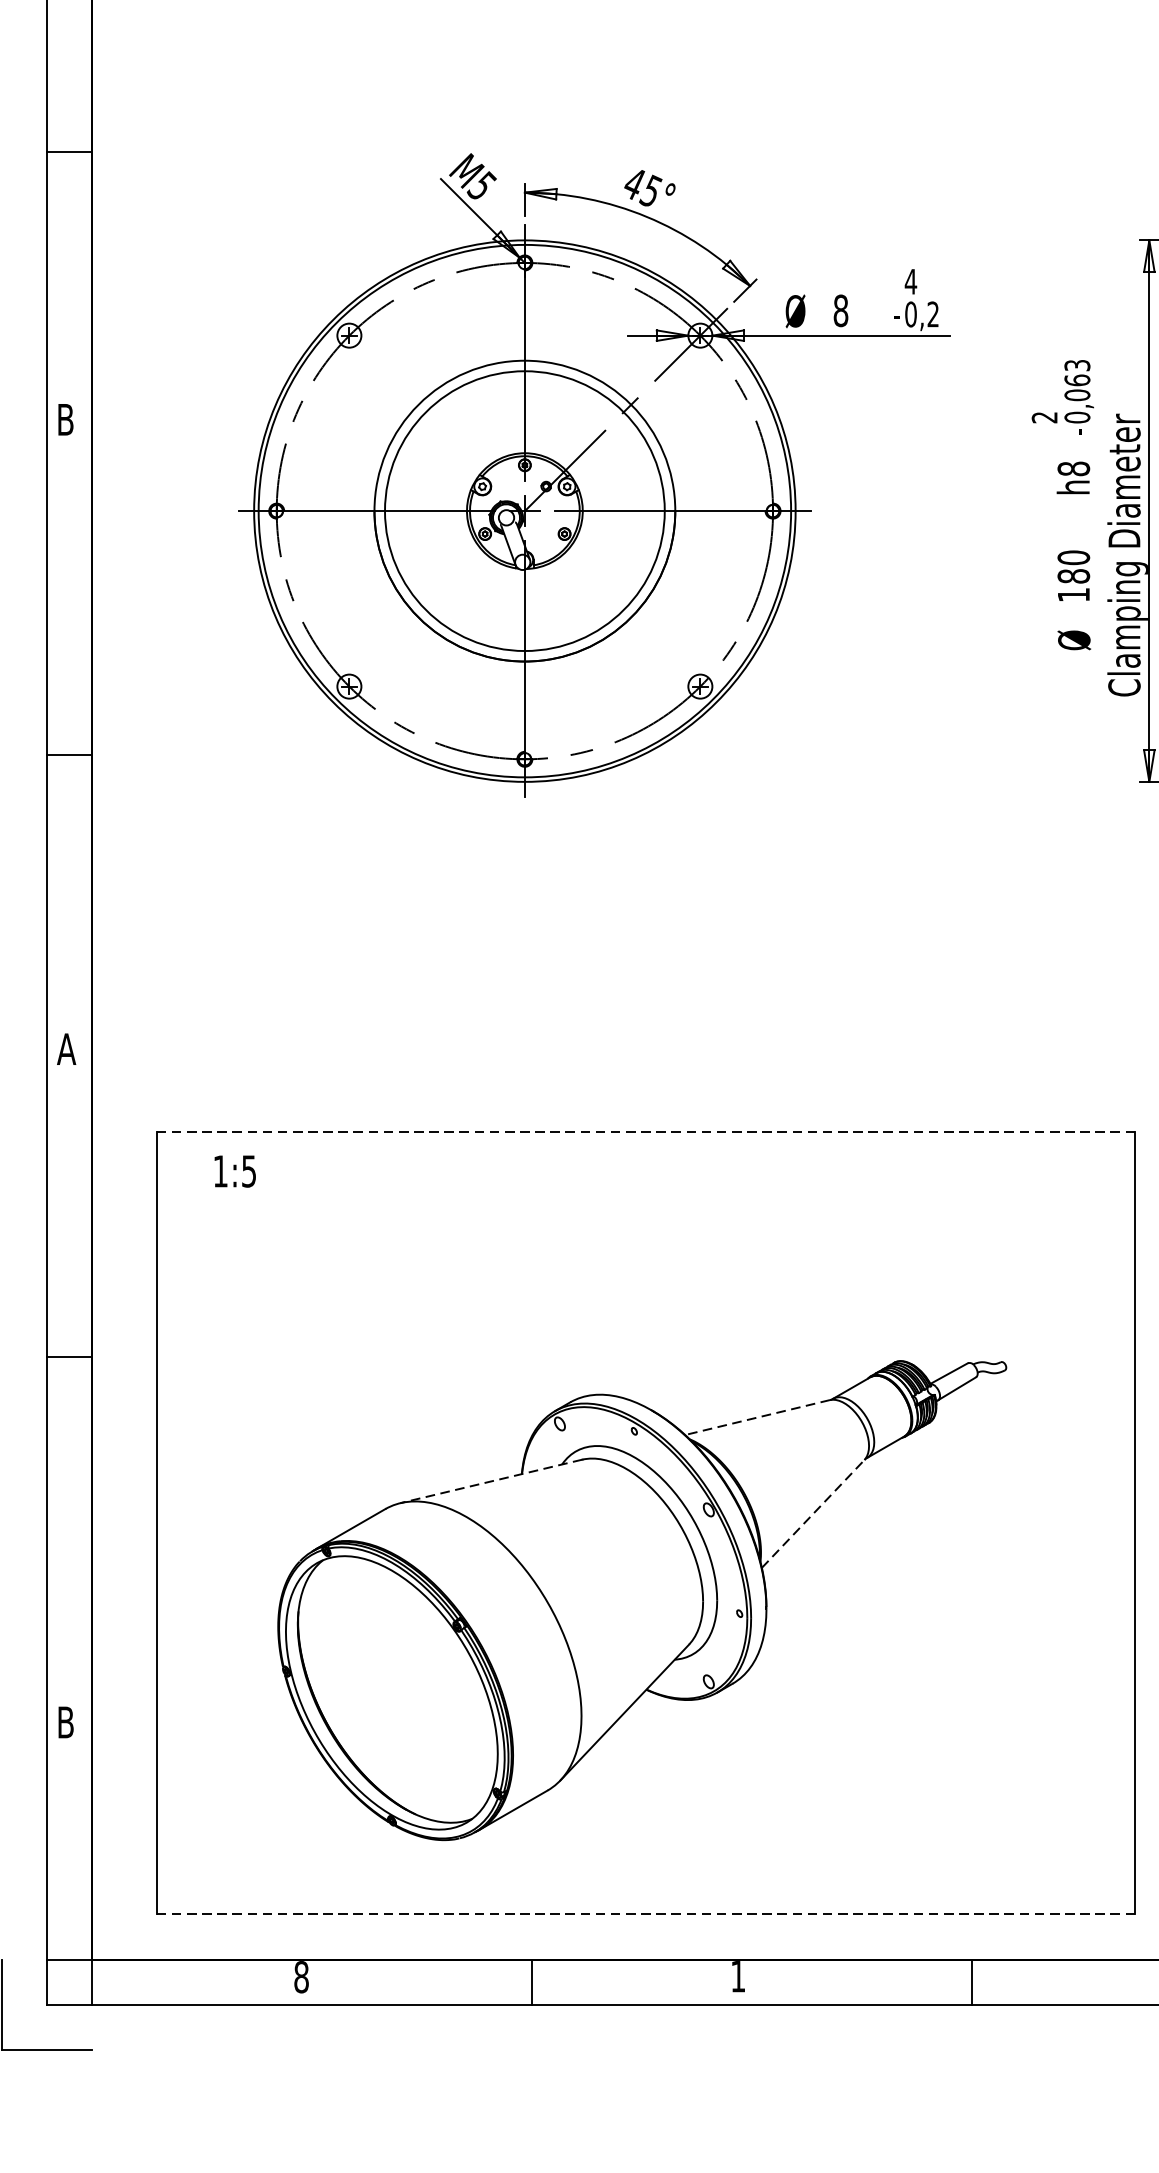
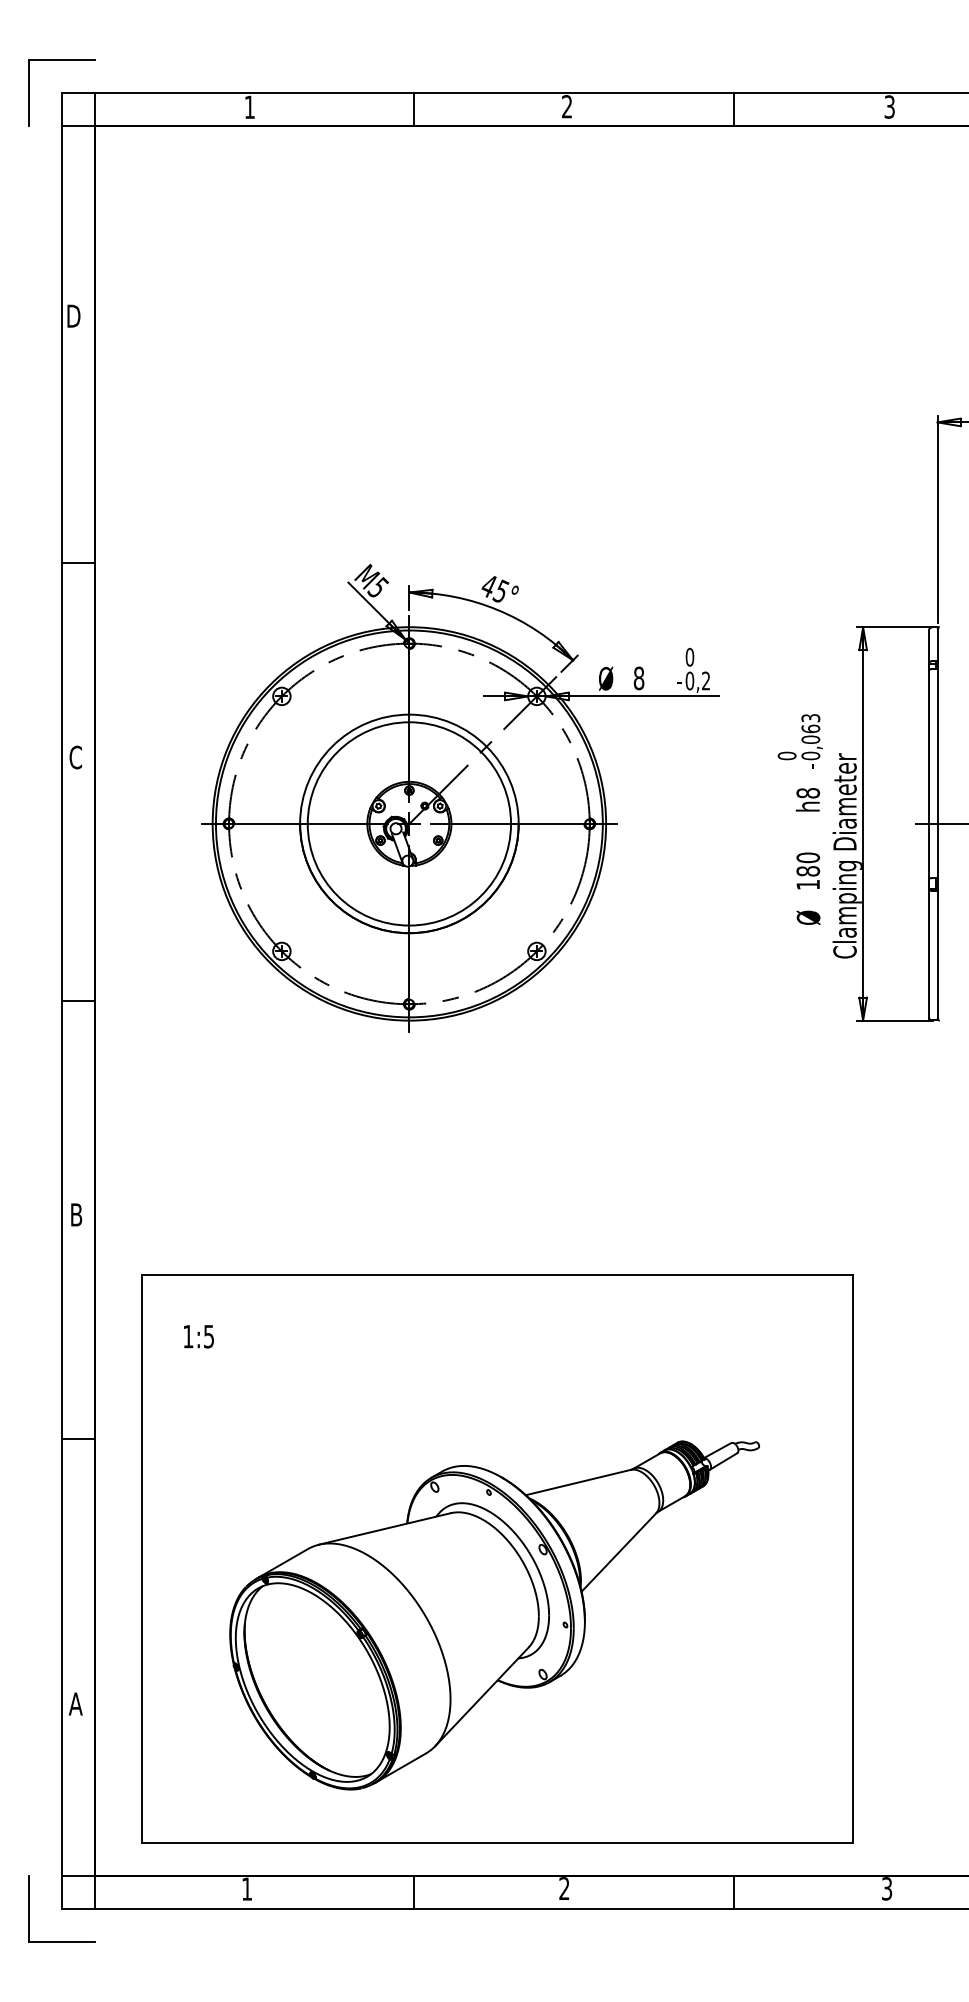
text: (910, 280) -> (689, 656), 4 -> 0
text: (1043, 416) -> (786, 755), 2 -> 0
text: (65, 419) -> (75, 757), B -> C
text: (66, 1048) -> (76, 1214), A -> B
line: (646, 1132) -> (497, 1275), dashed -> solid
text: (234, 1171) -> (198, 1336), moved
line: (756, 1417) -> (577, 1482), dashed -> solid
line: (491, 1480) -> (385, 1528), dashed -> solid
line: (814, 1513) -> (619, 1552), dashed -> solid
text: (65, 1721) -> (75, 1703), B -> A
line: (646, 1914) -> (497, 1843), dashed -> solid
text: (300, 1976) -> (246, 1888), 8 -> 1
text: (738, 1976) -> (564, 1888), 1 -> 2

